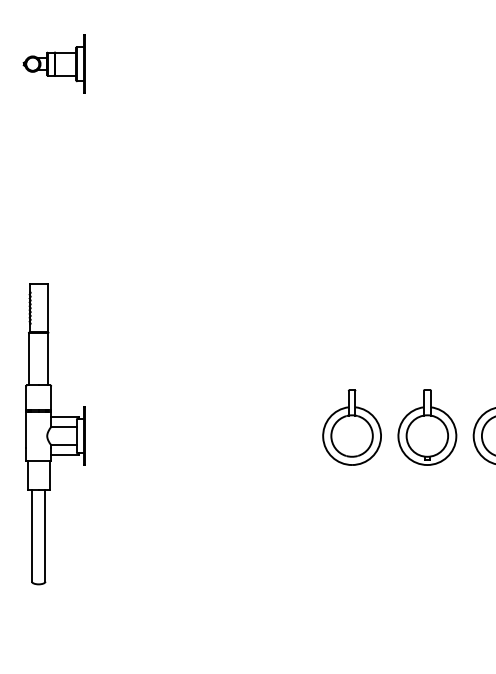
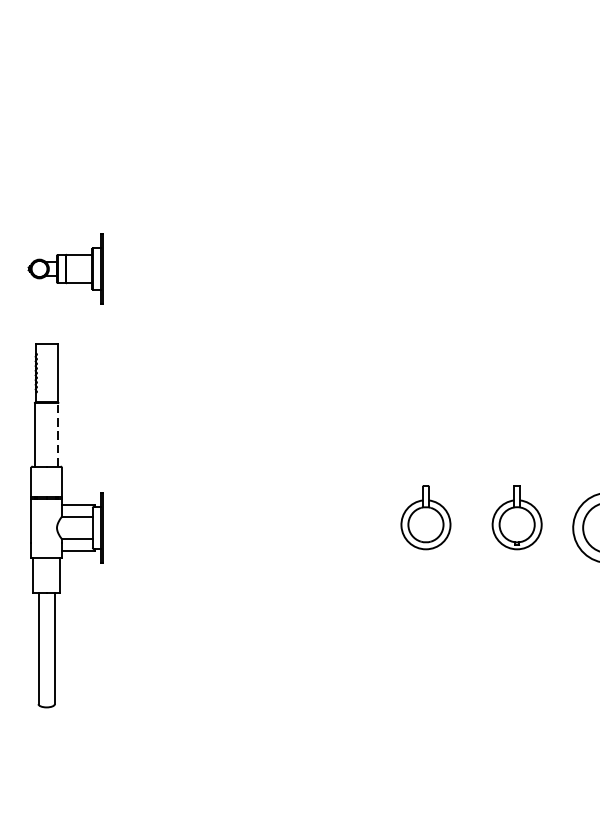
part: (53, 63) -> (64, 268), moved
line: (48, 358) -> (58, 434), solid -> dashed
part: (351, 427) -> (425, 517), size x0.7
part: (427, 427) -> (517, 517), size x0.7

